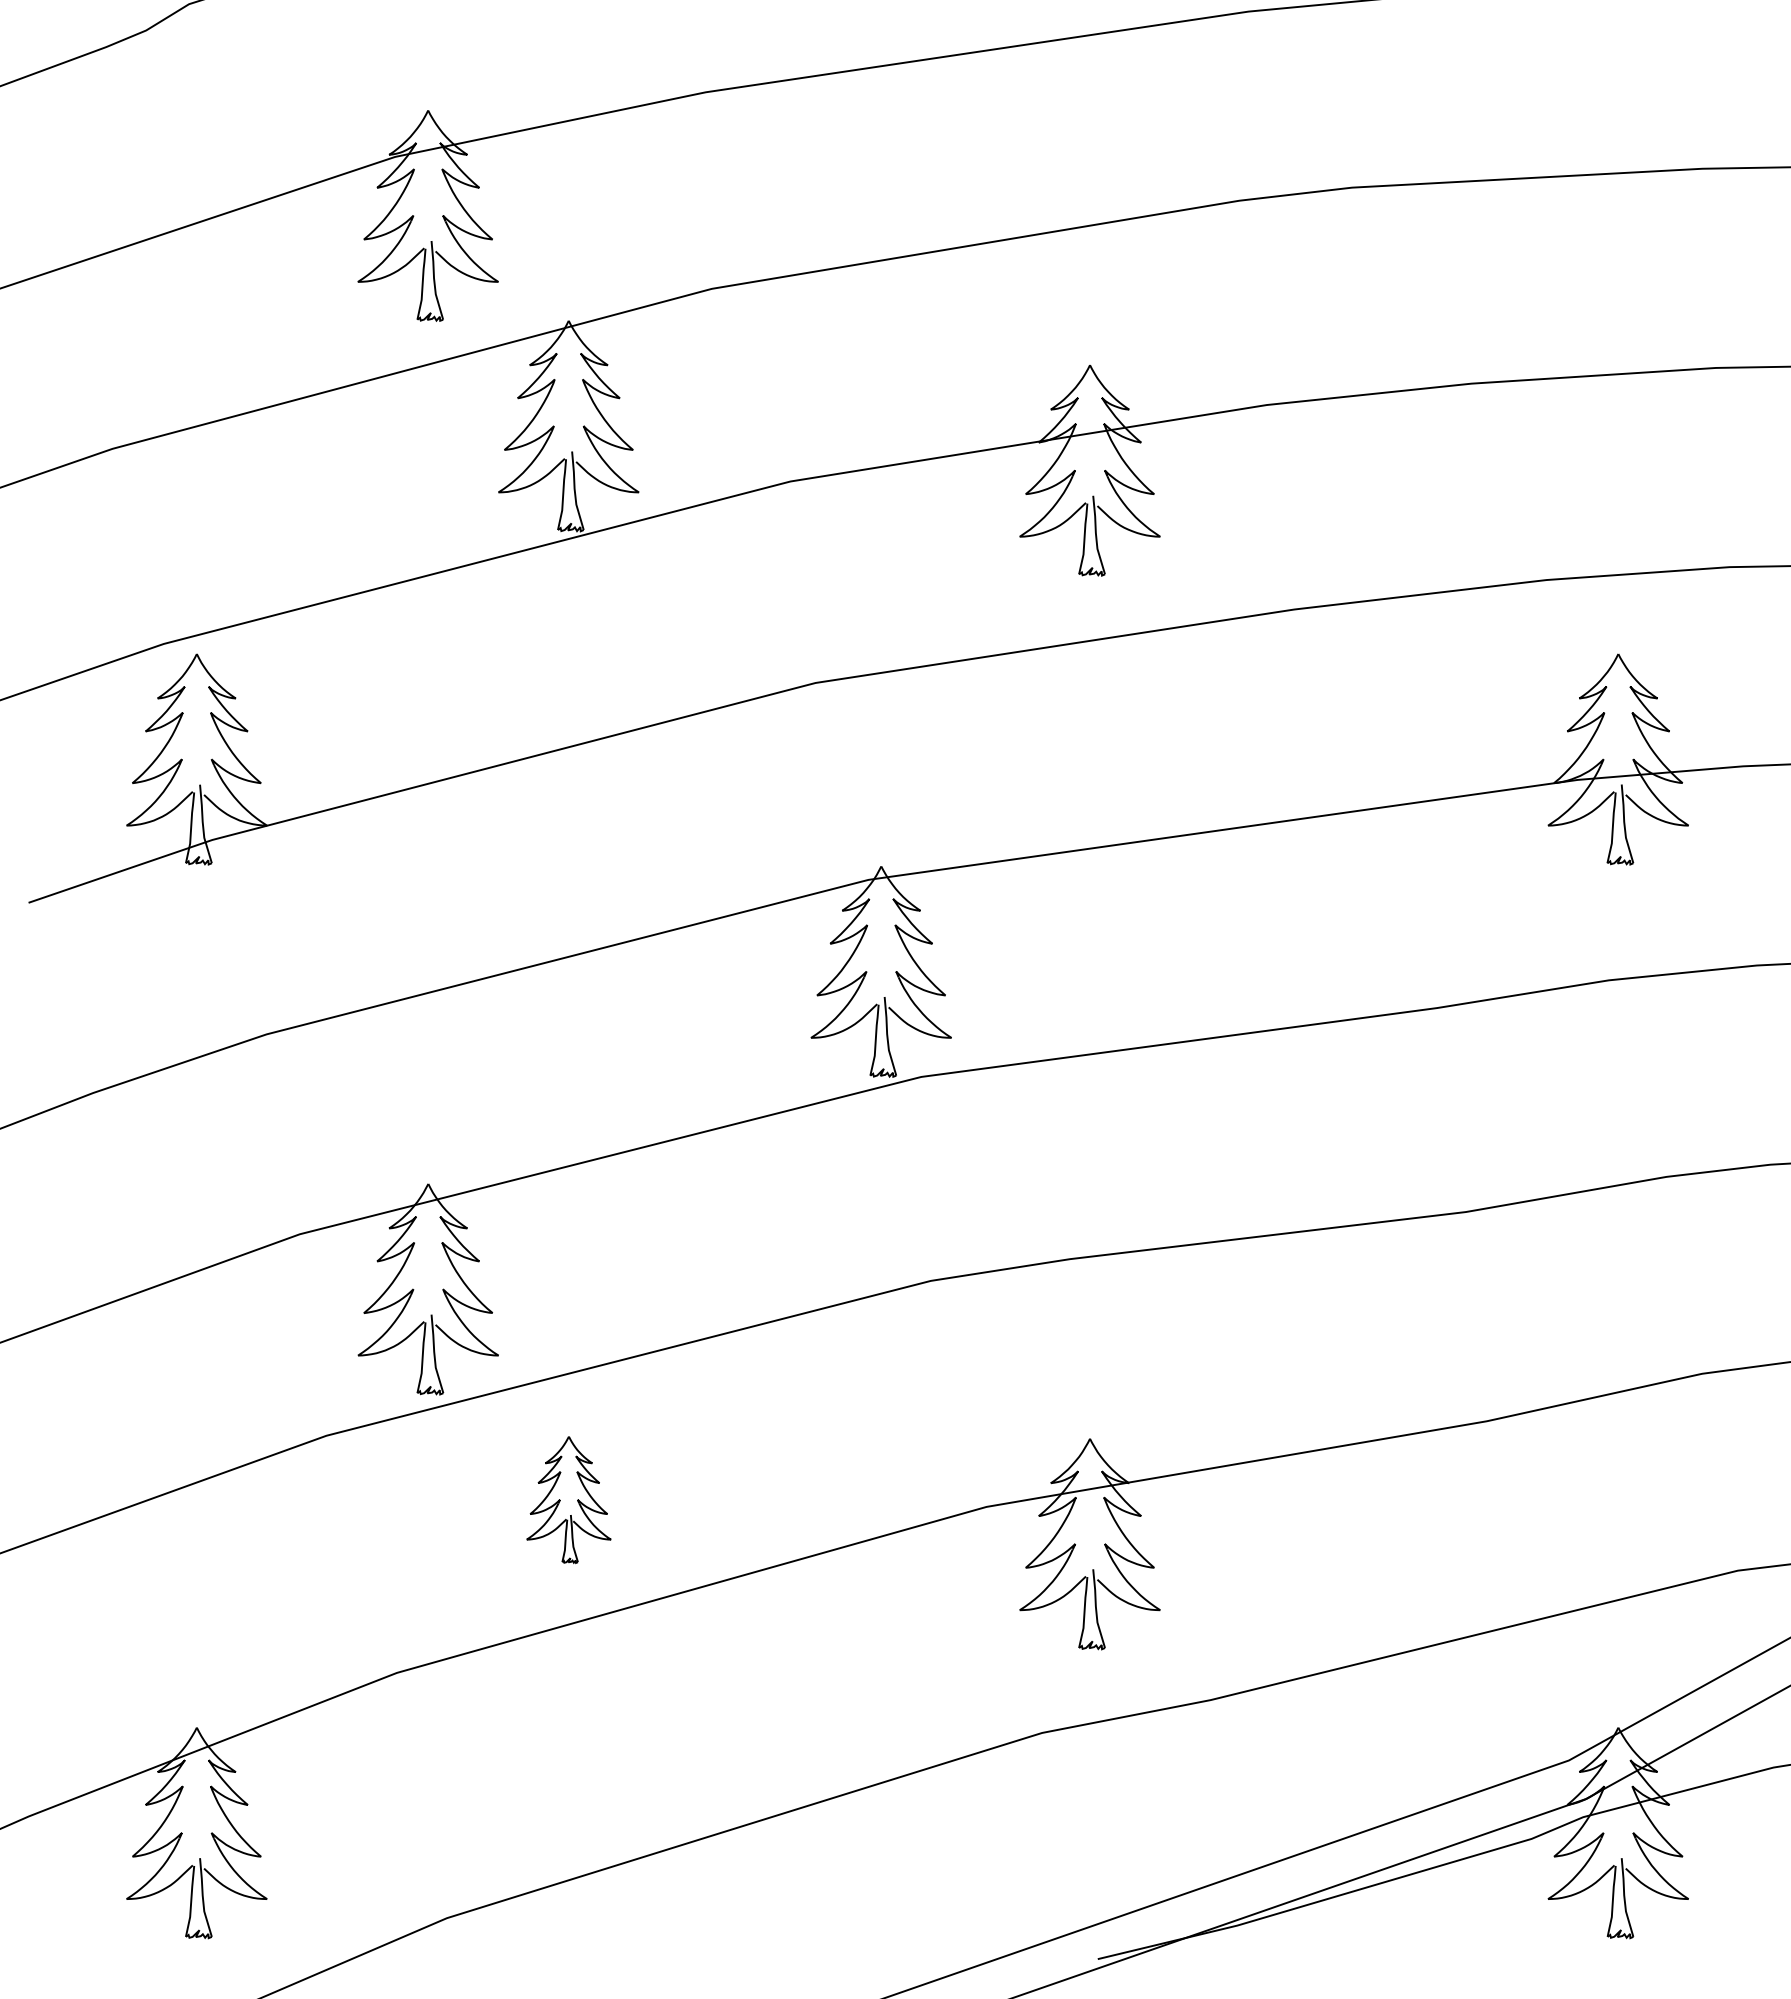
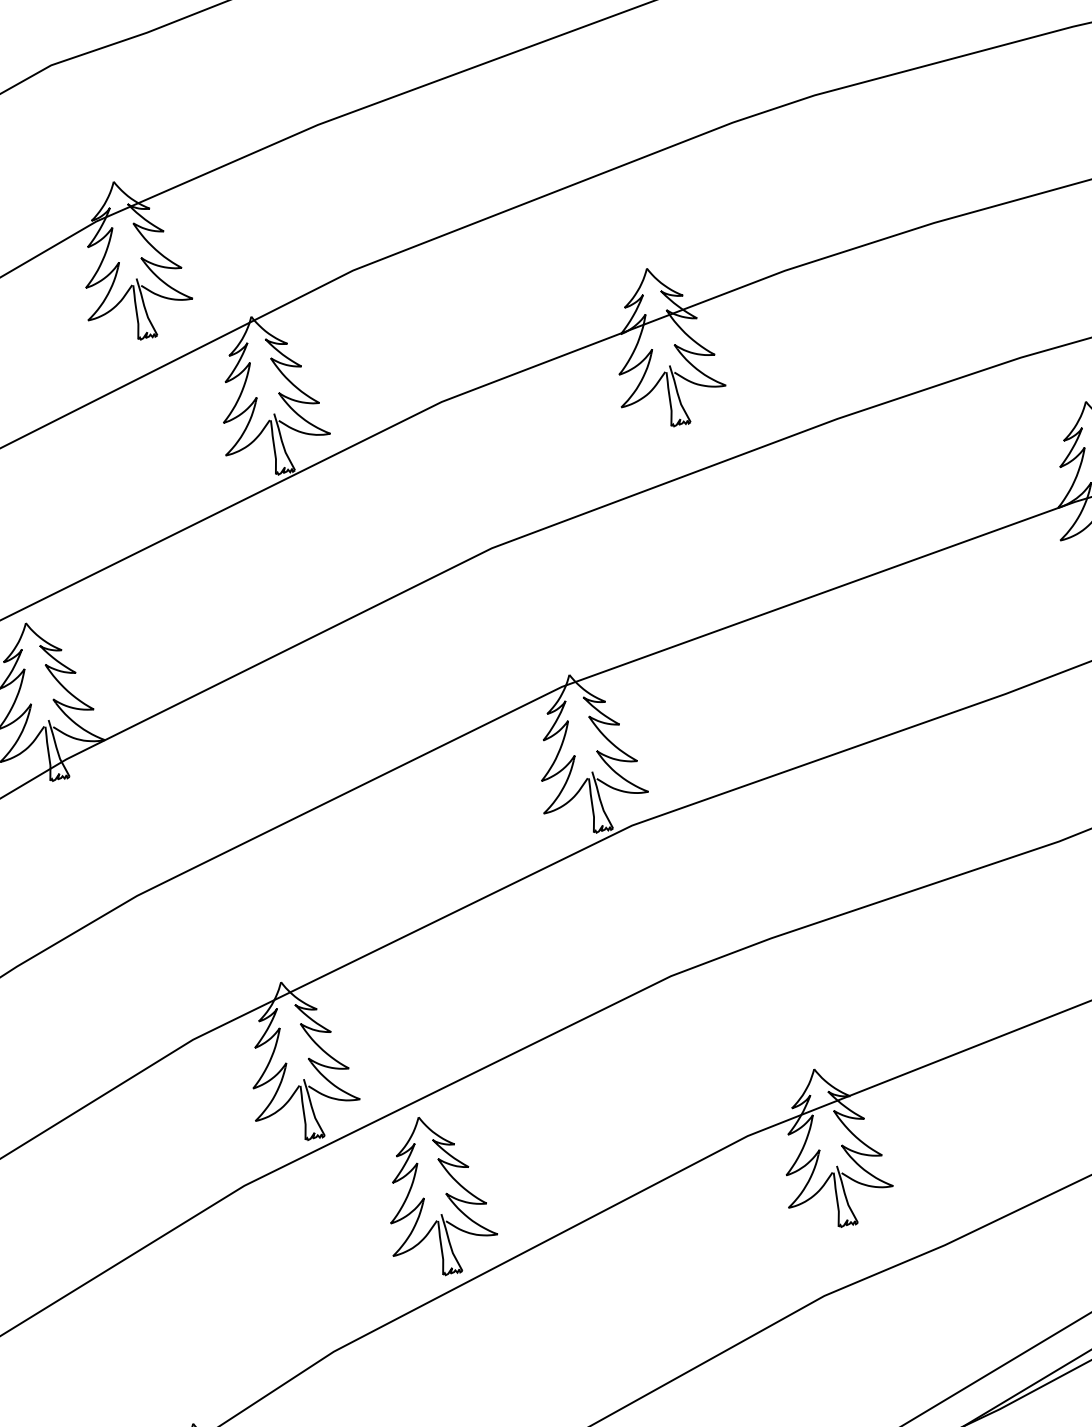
part: (568, 1499) -> (434, 1195), size x1.67

